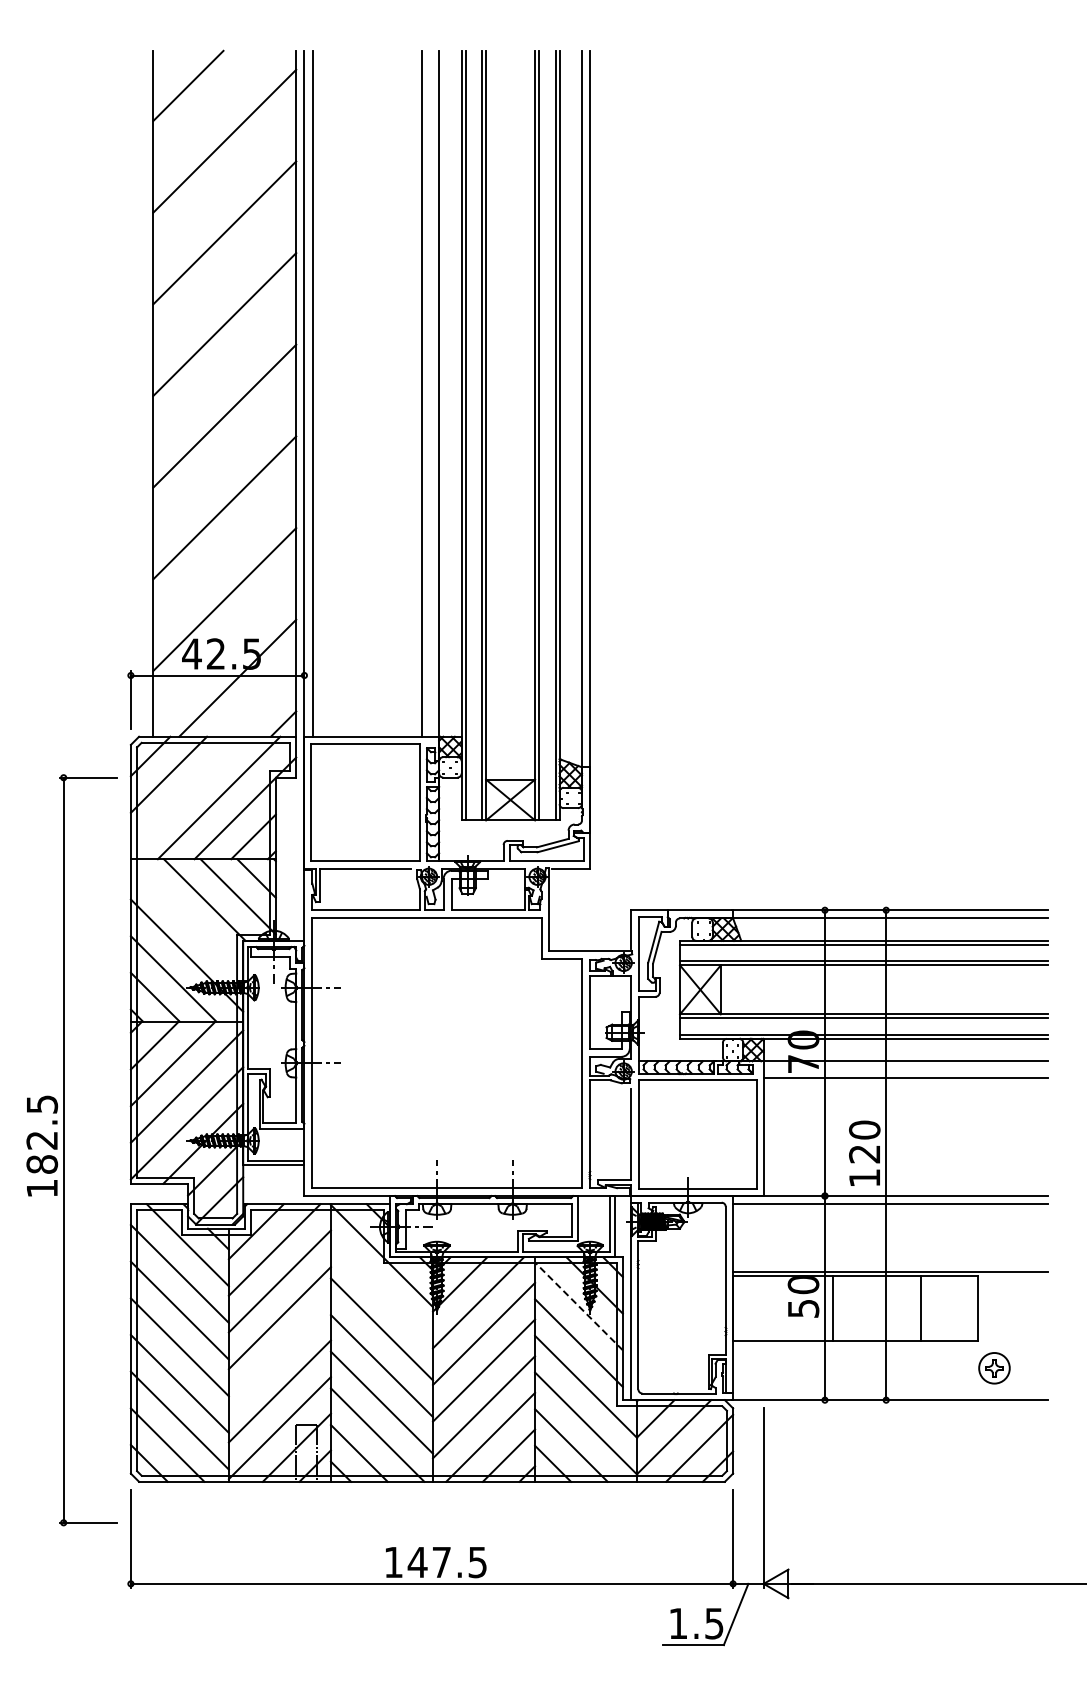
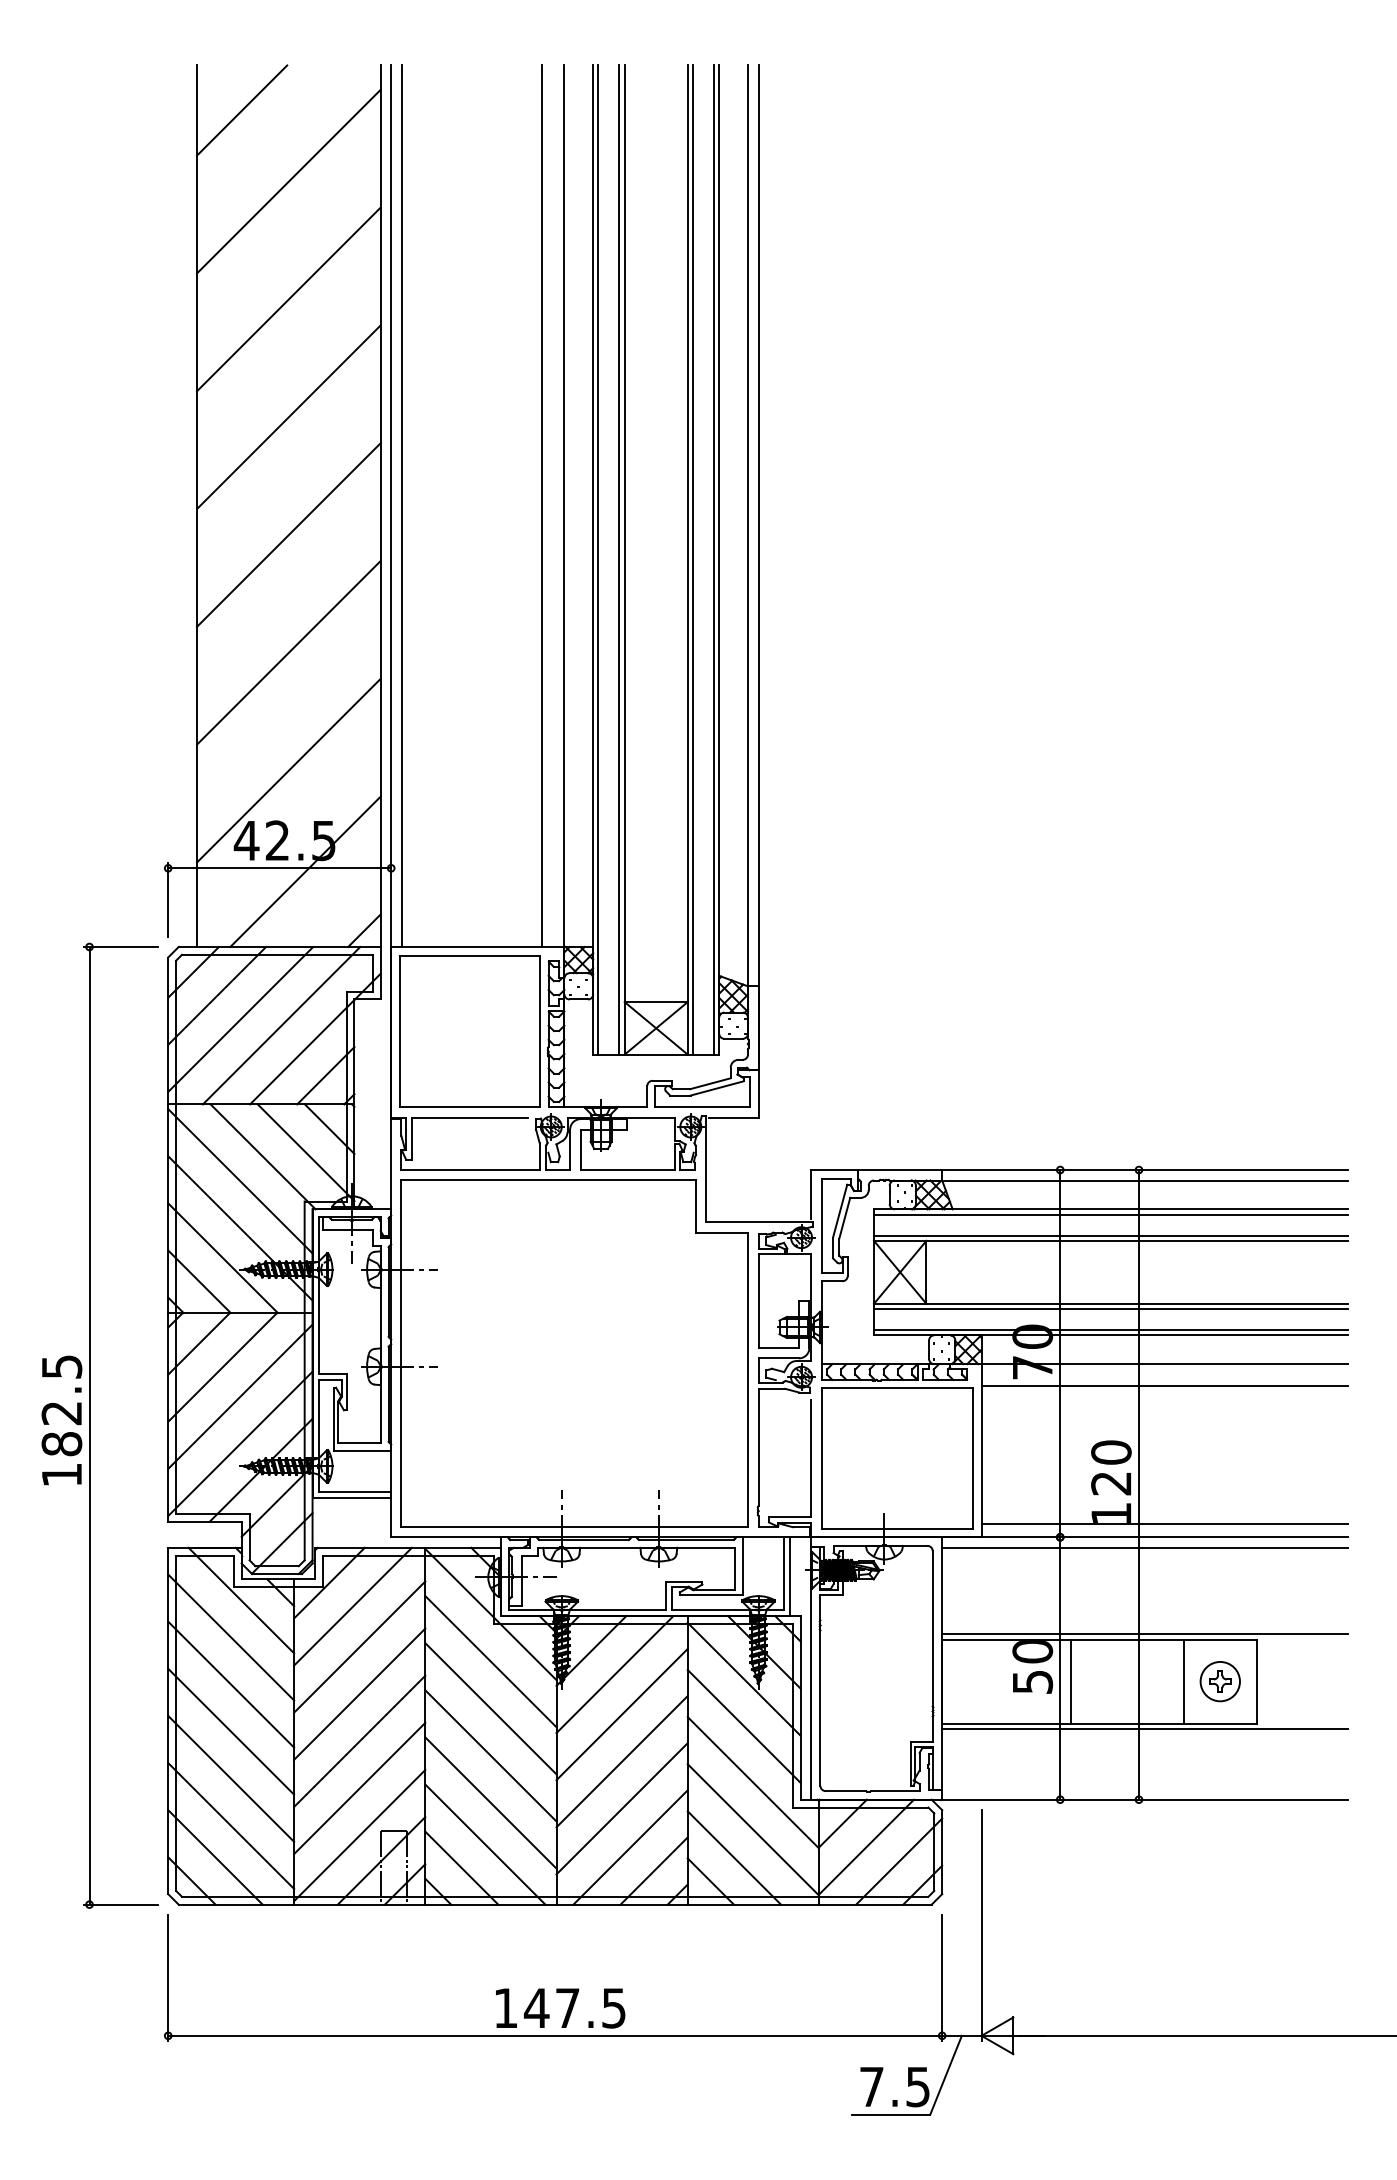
line: (186, 792) -> (239, 1018), added
line: (186, 918) -> (239, 1180), added
part: (64, 1150) -> (90, 1426), moved
line: (905, 1185) -> (1163, 1523), added
line: (381, 1292) -> (490, 1661), added
line: (578, 1306) -> (743, 1679), dashed -> solid
line: (890, 1345) -> (1144, 1729), added
line: (279, 1354) -> (359, 1741), added
part: (994, 1368) -> (1220, 1681), moved
text: (678, 1623) -> (872, 2086), 1.5 -> 7.5

